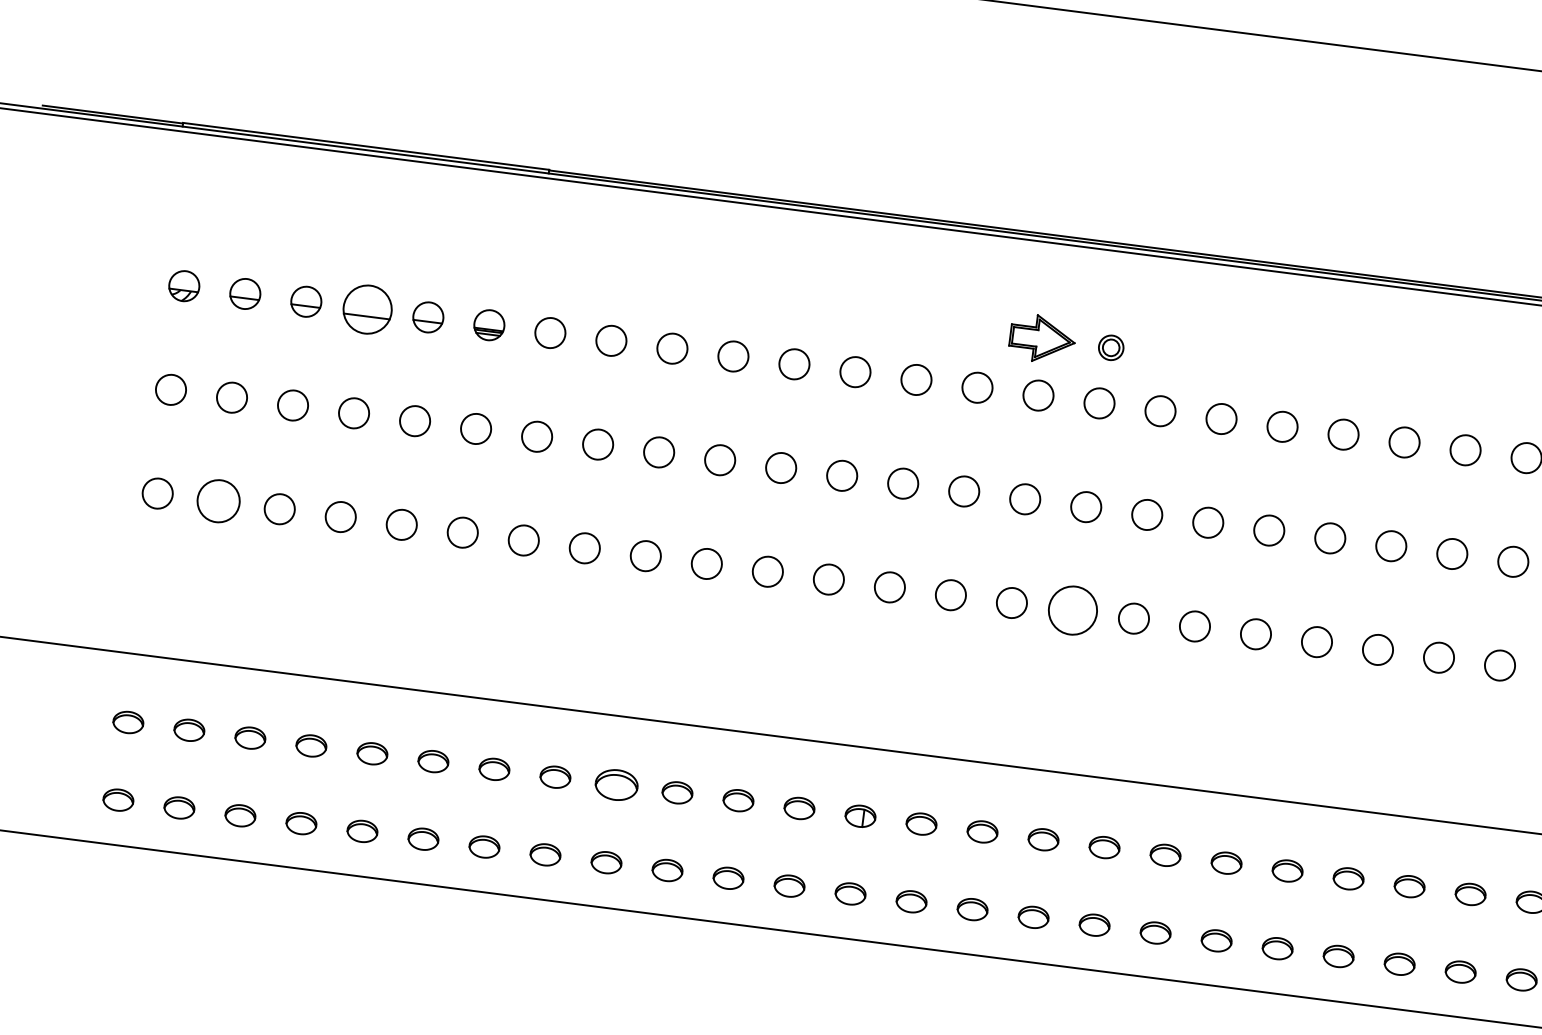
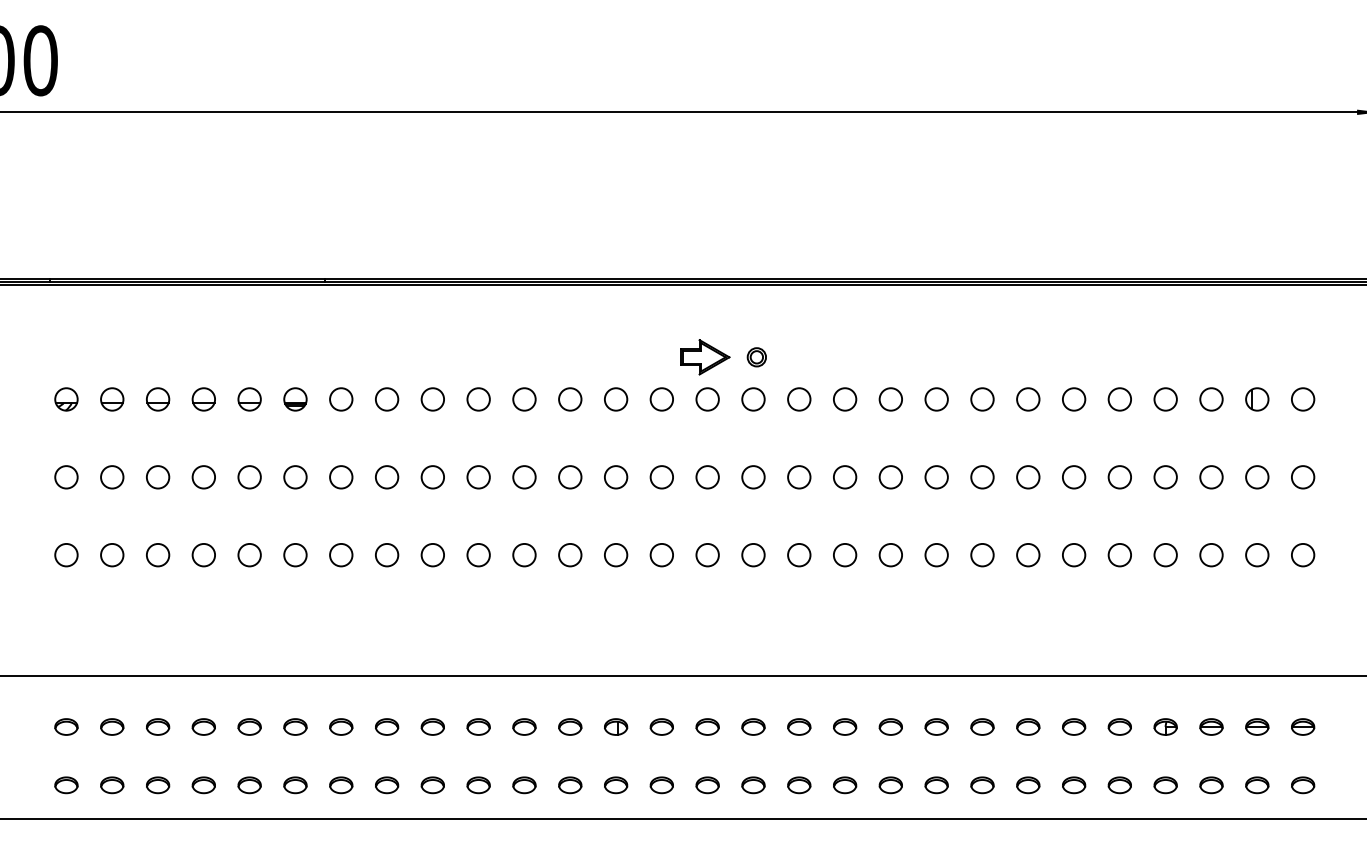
part: (366, 309) -> (203, 399), size x0.62
circle: (219, 501) -> (112, 555), size x0.71
circle: (1072, 611) -> (753, 555), size x0.62
part: (616, 784) -> (432, 726), size x0.71

